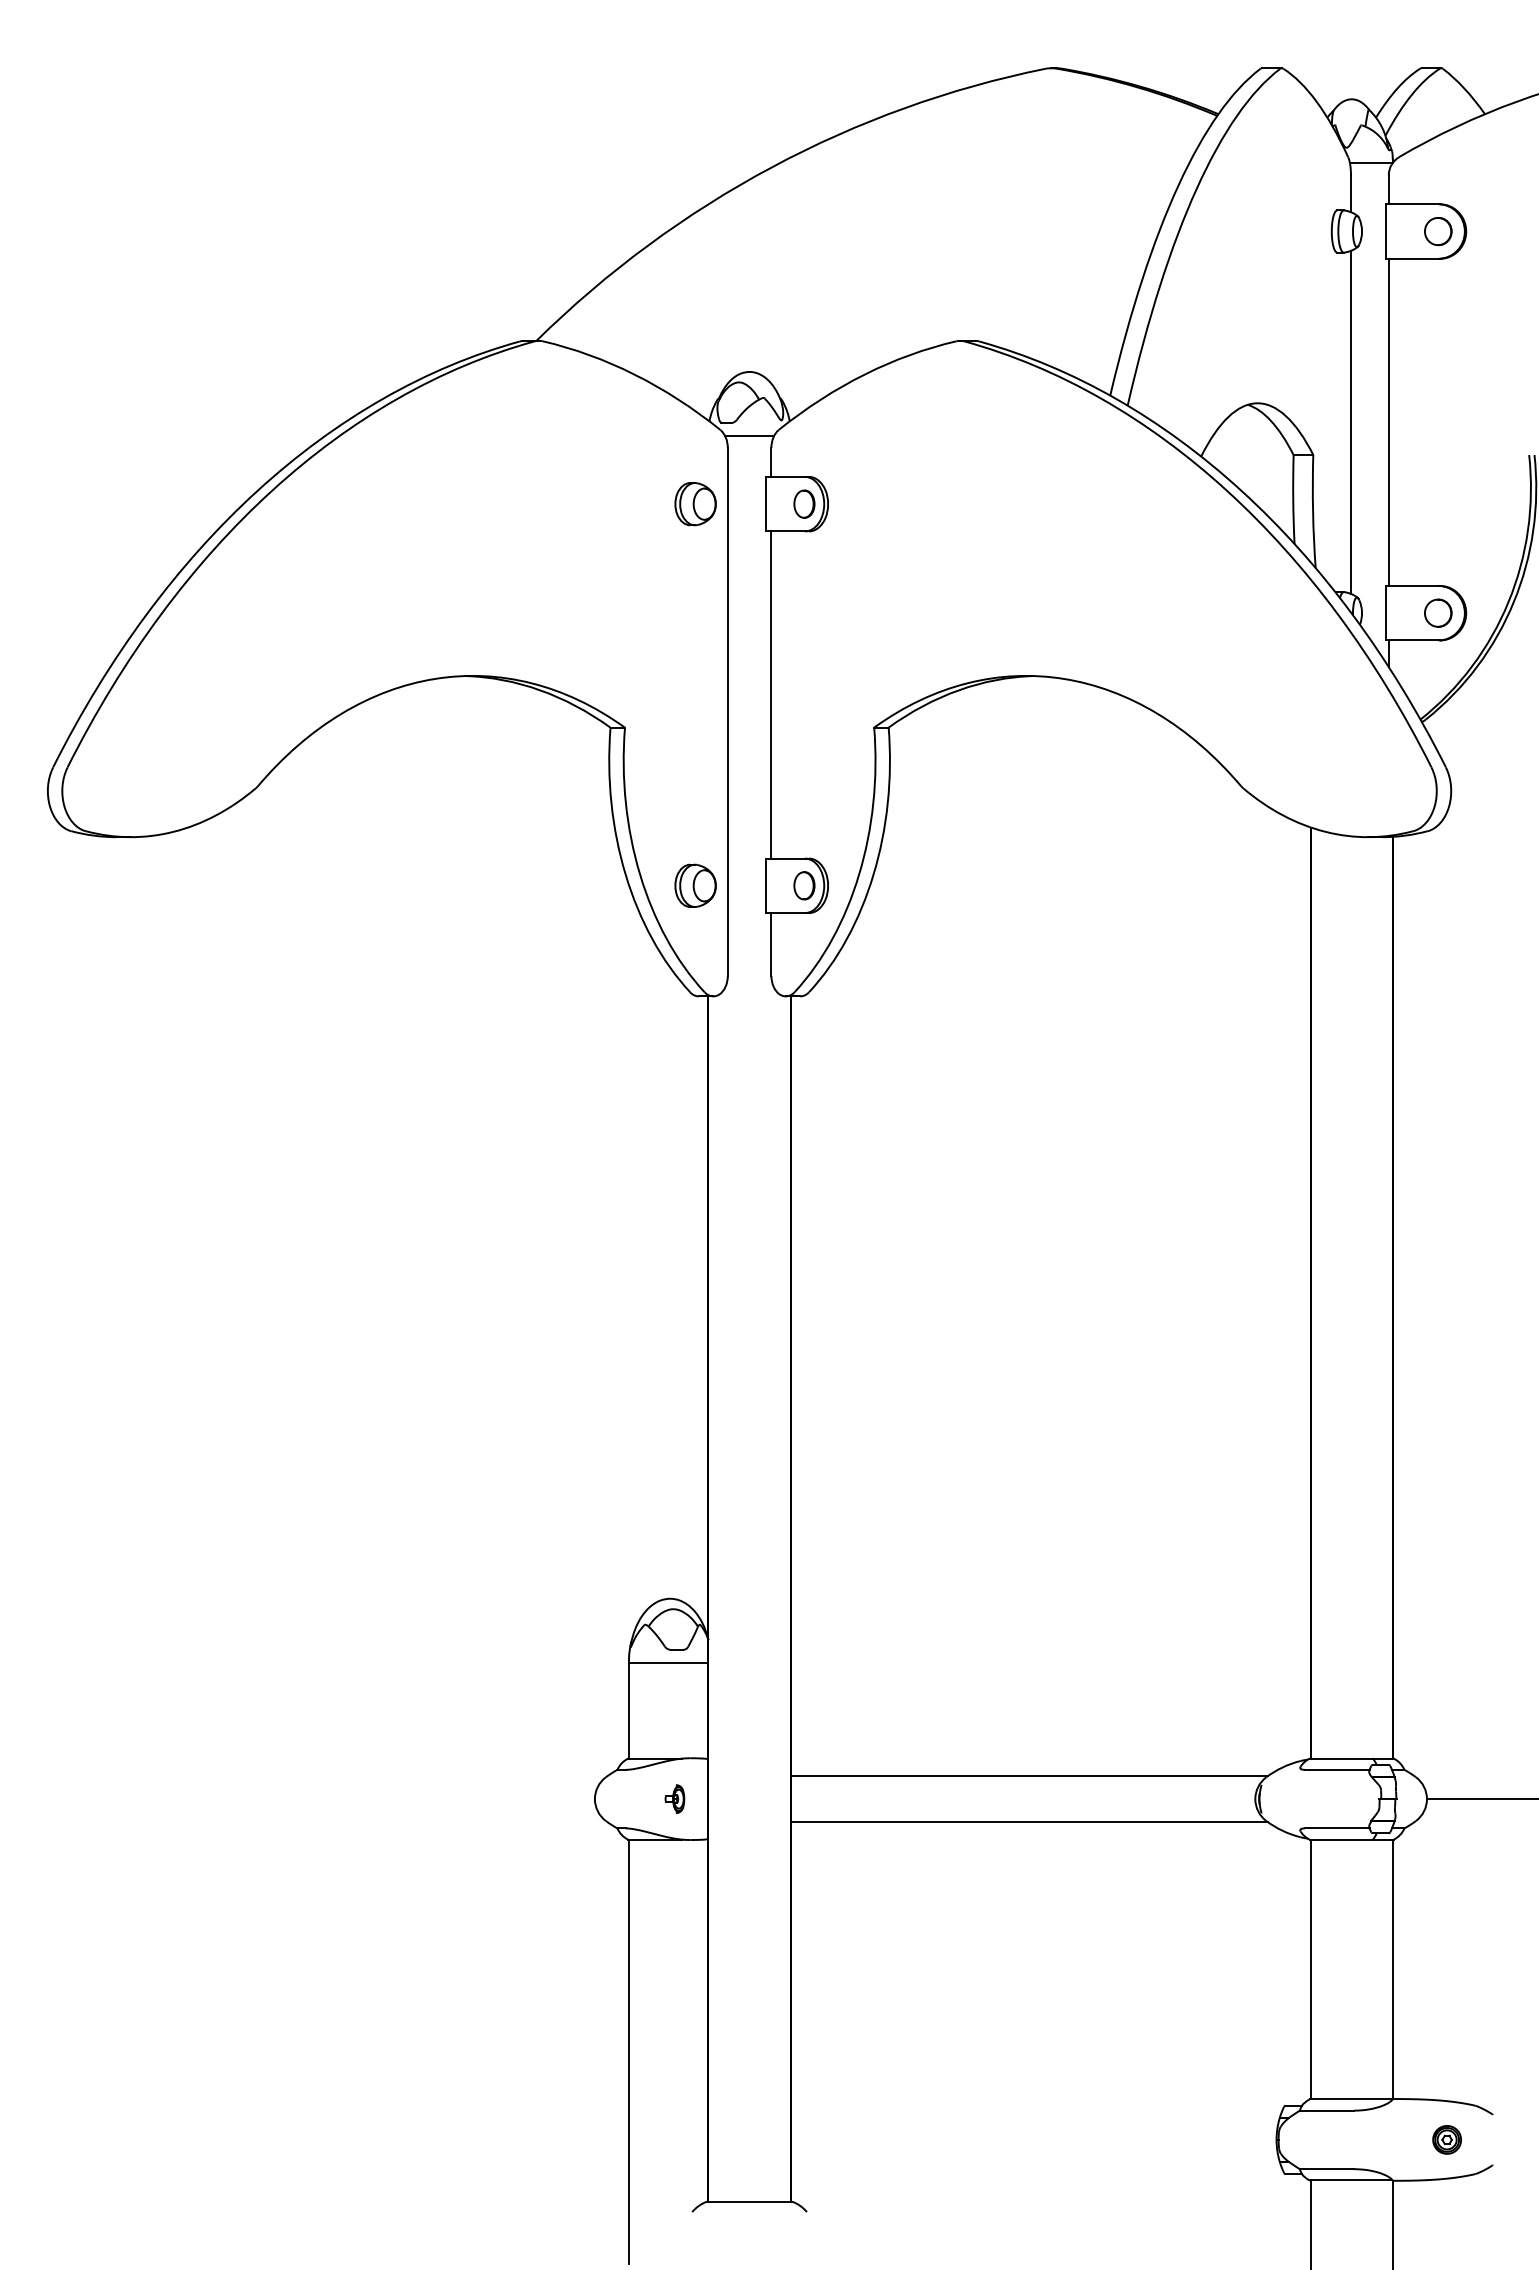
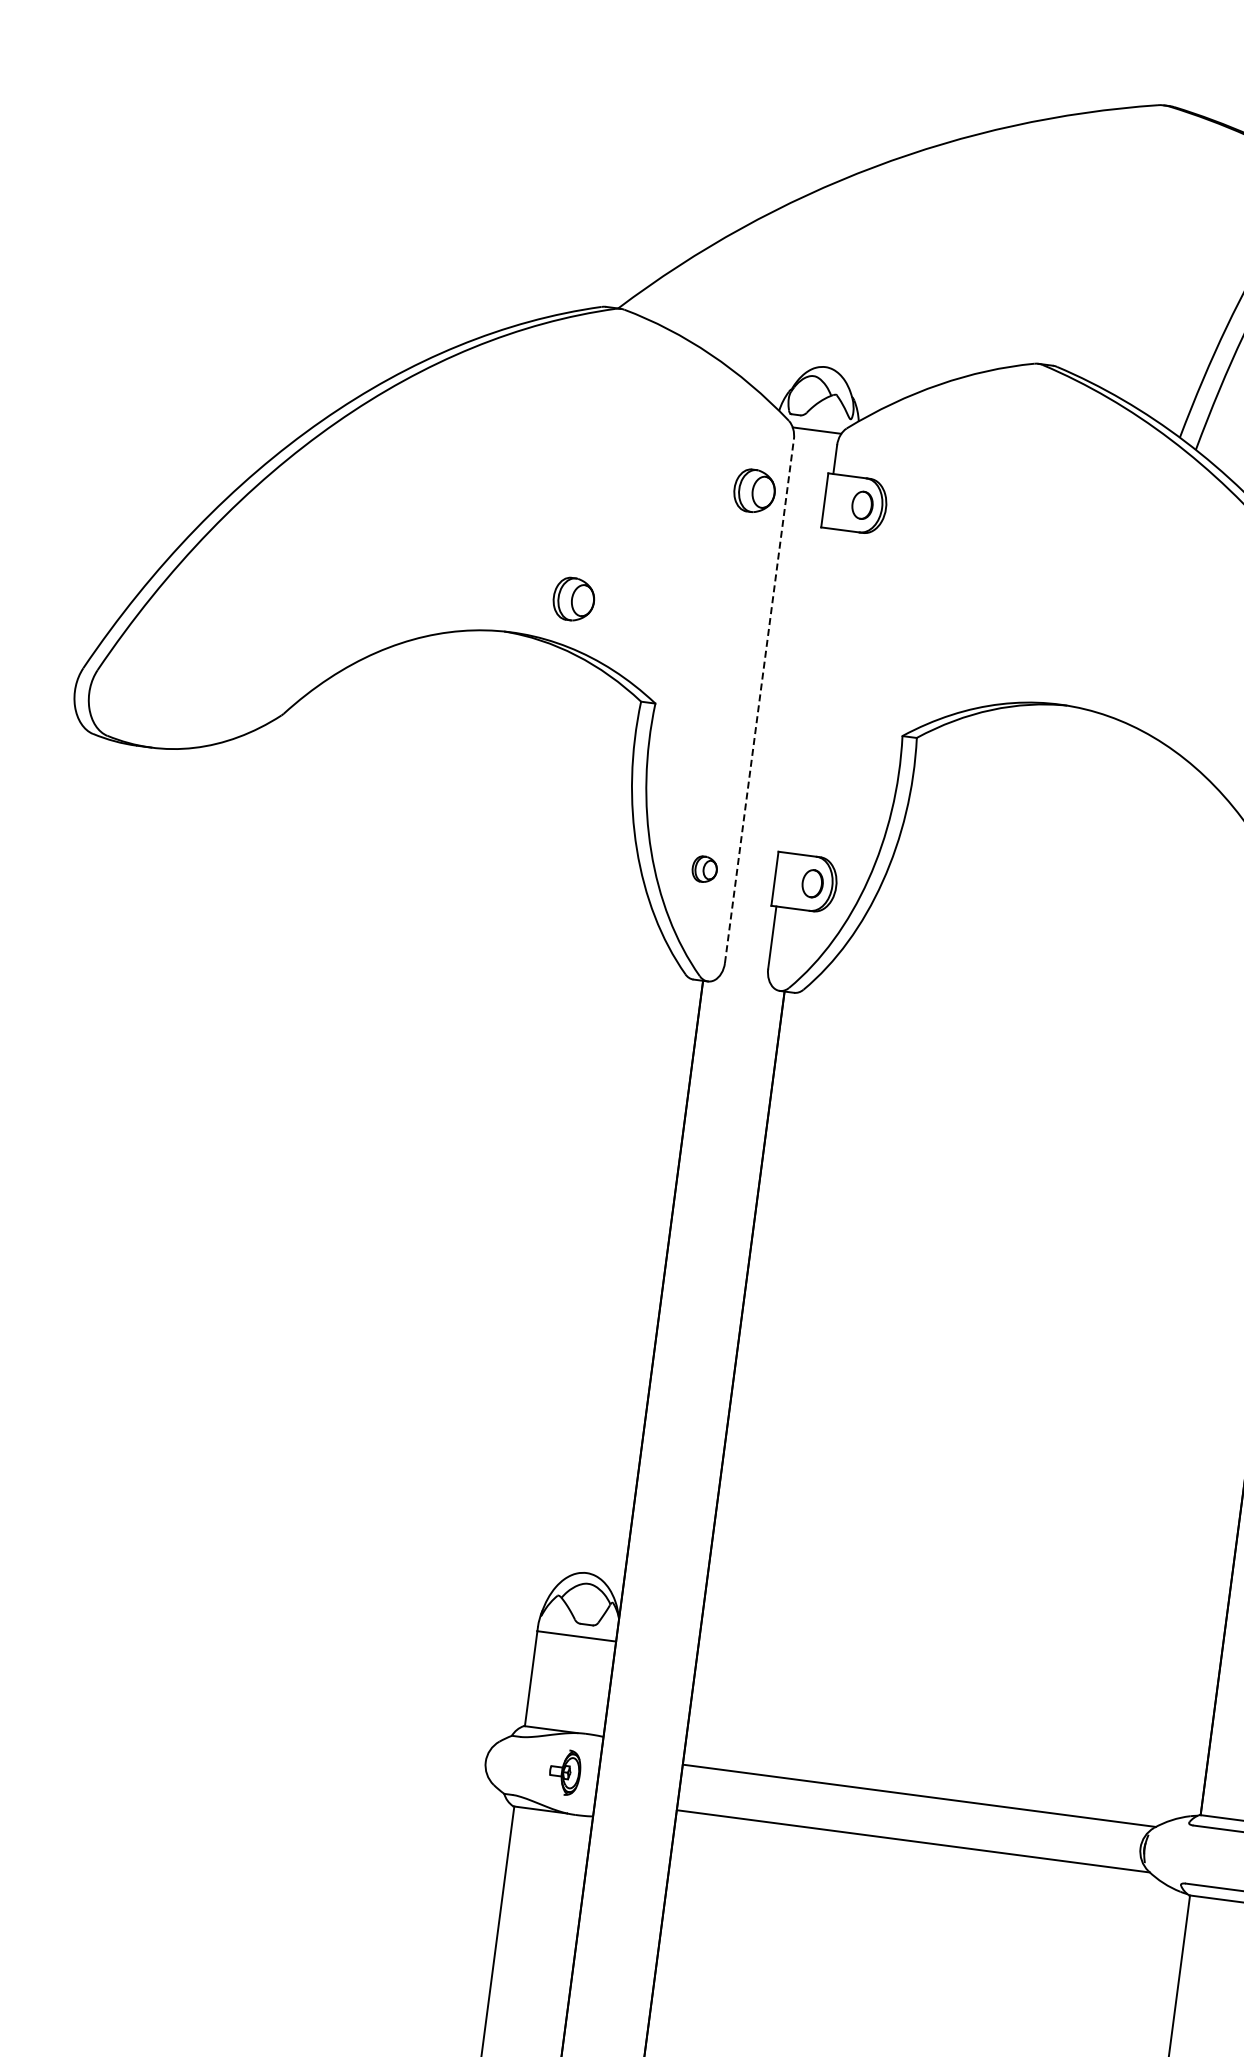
part: (530, 635) -> (573, 599), added
line: (771, 694) -> (805, 689), removed
line: (727, 711) -> (759, 700), solid -> dashed
part: (695, 885) -> (704, 869), size x0.6
part: (674, 1798) -> (564, 1771), size x1.6

